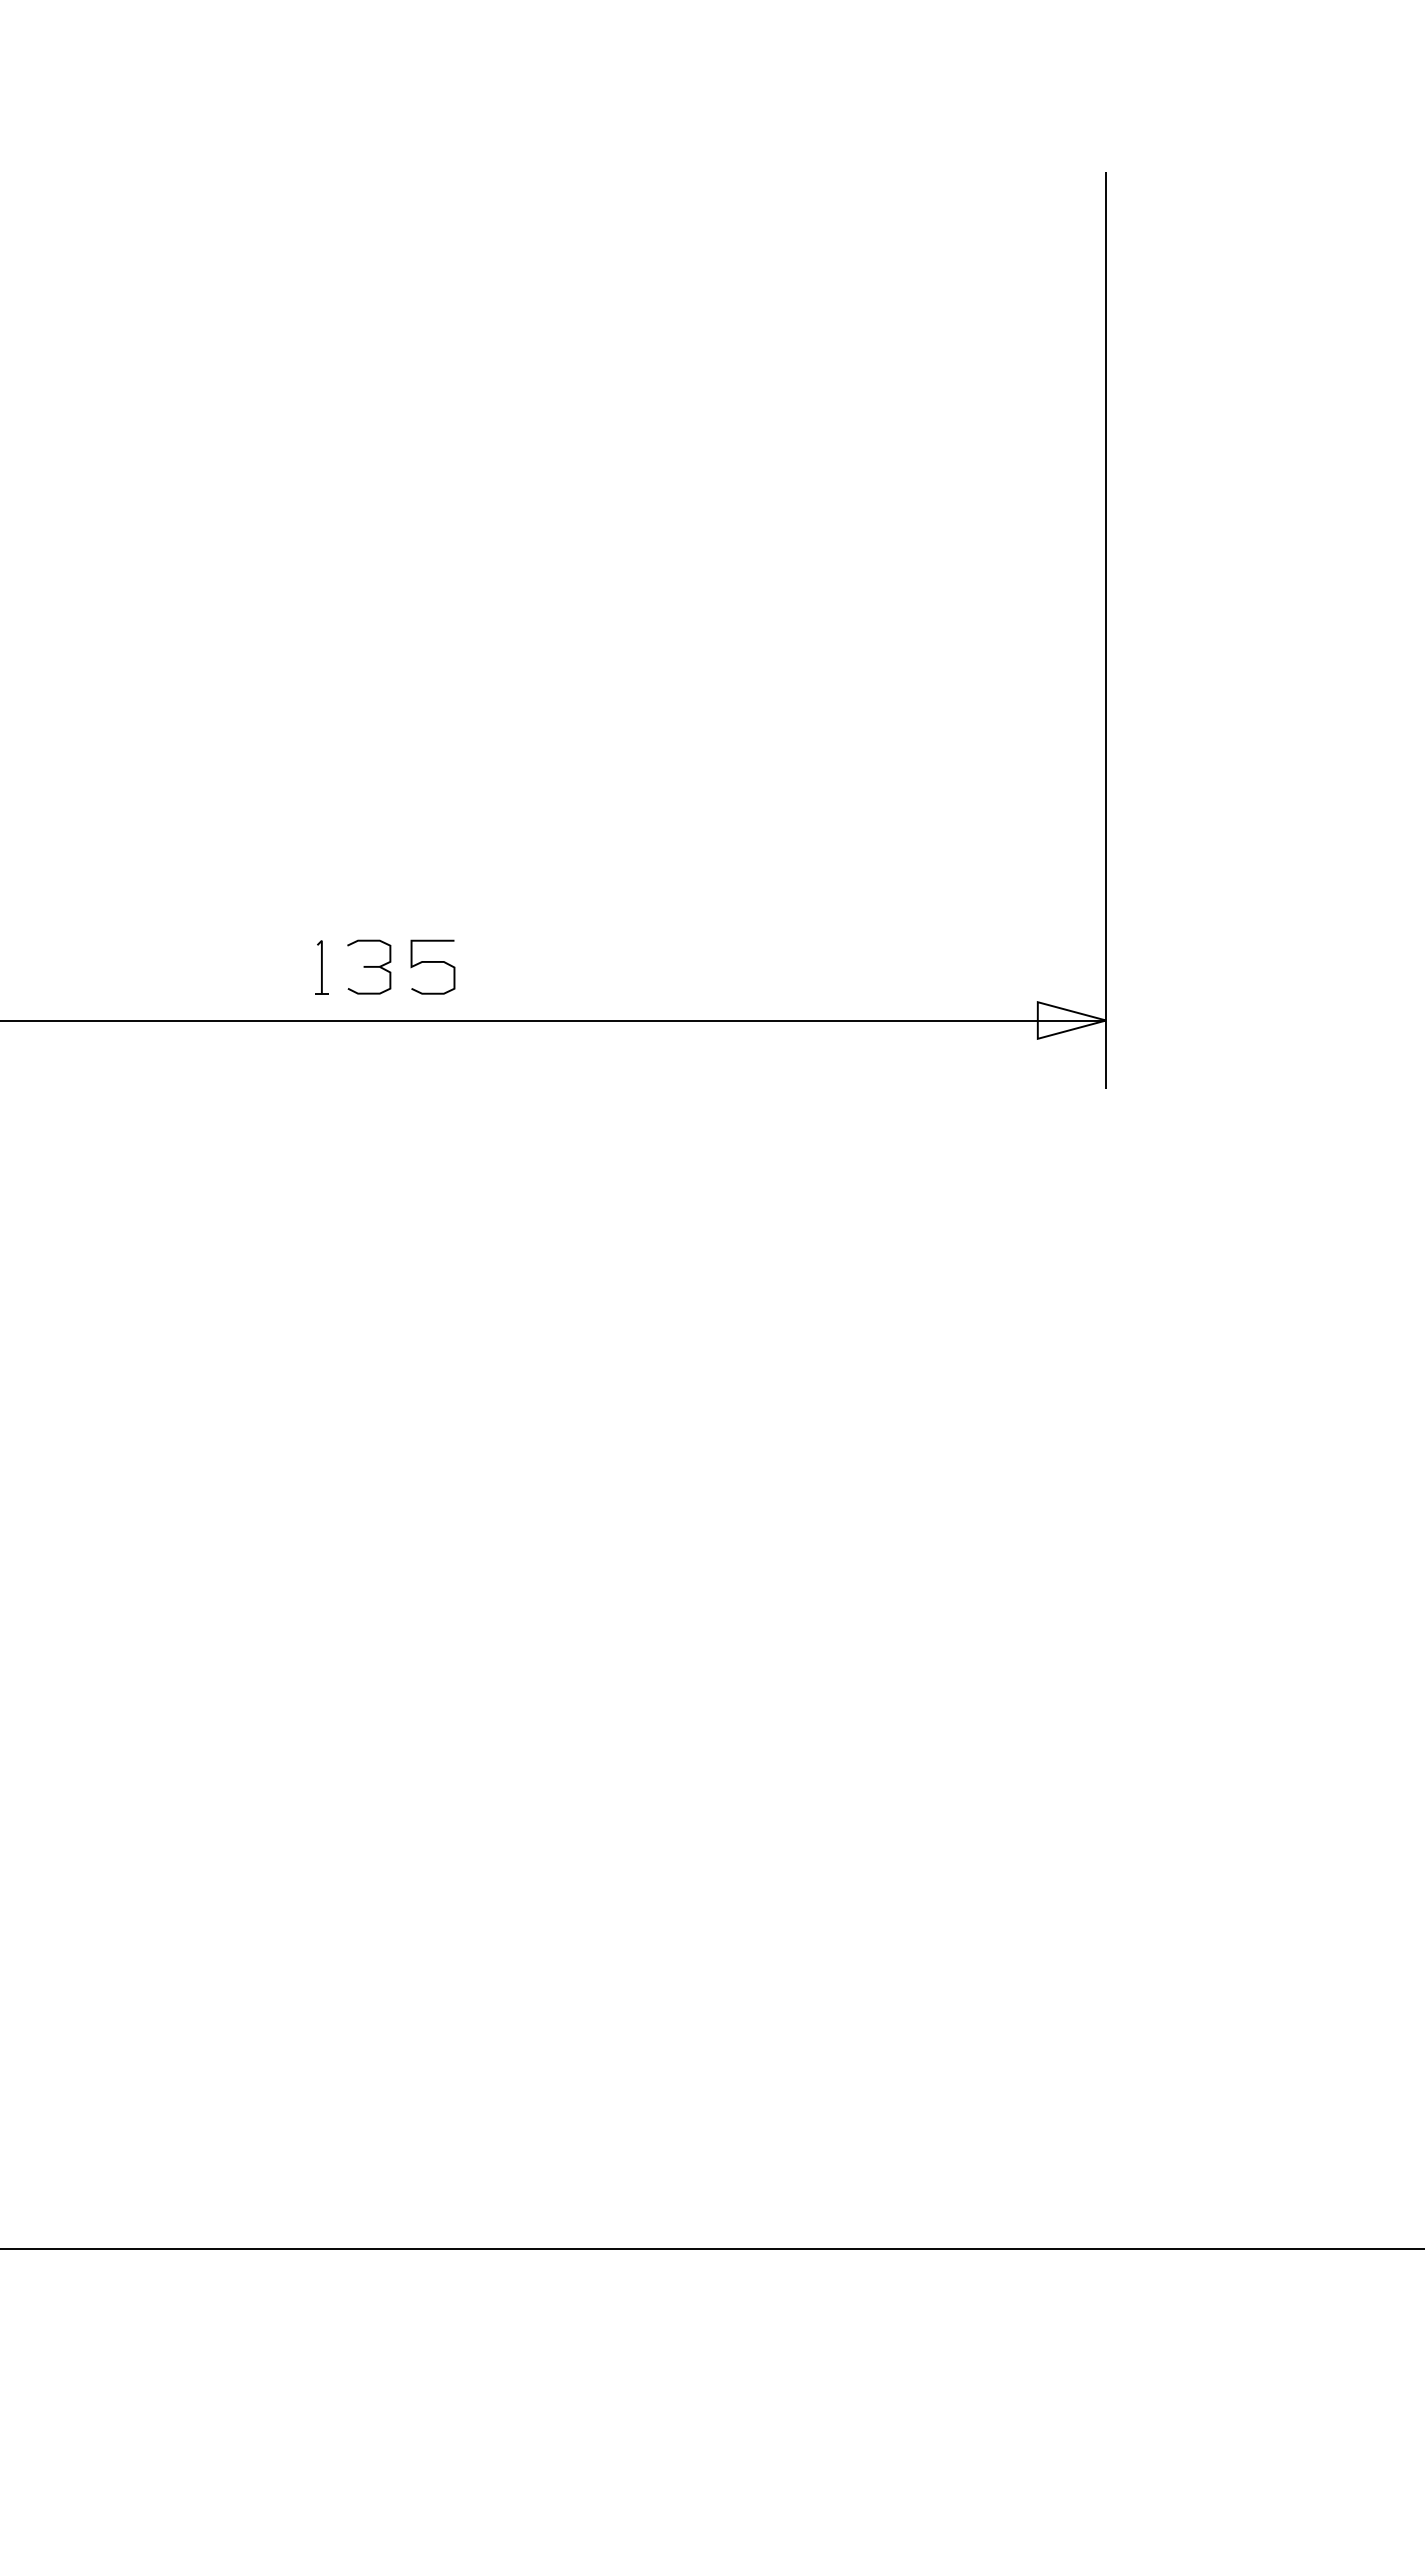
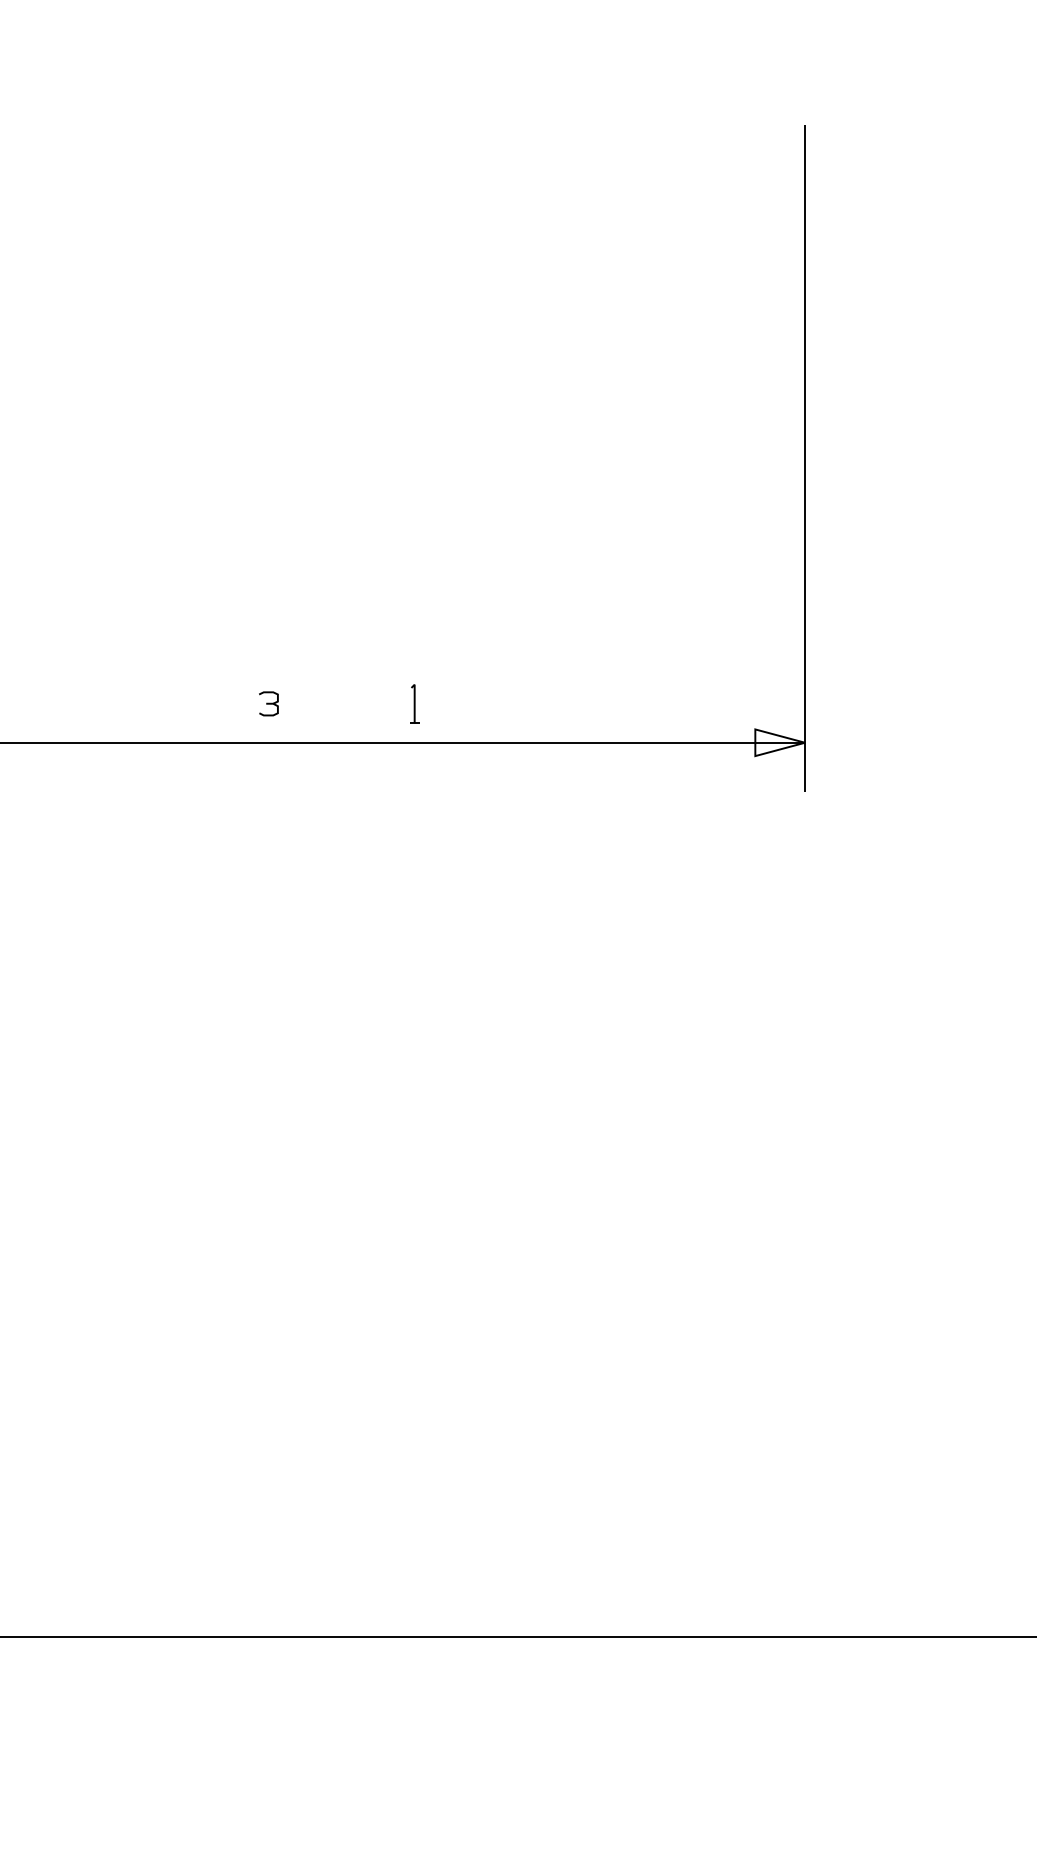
curve: (432, 962) -> (314, 700), removed
part: (369, 966) -> (268, 703), size x0.6
part: (321, 967) -> (414, 704), moved

